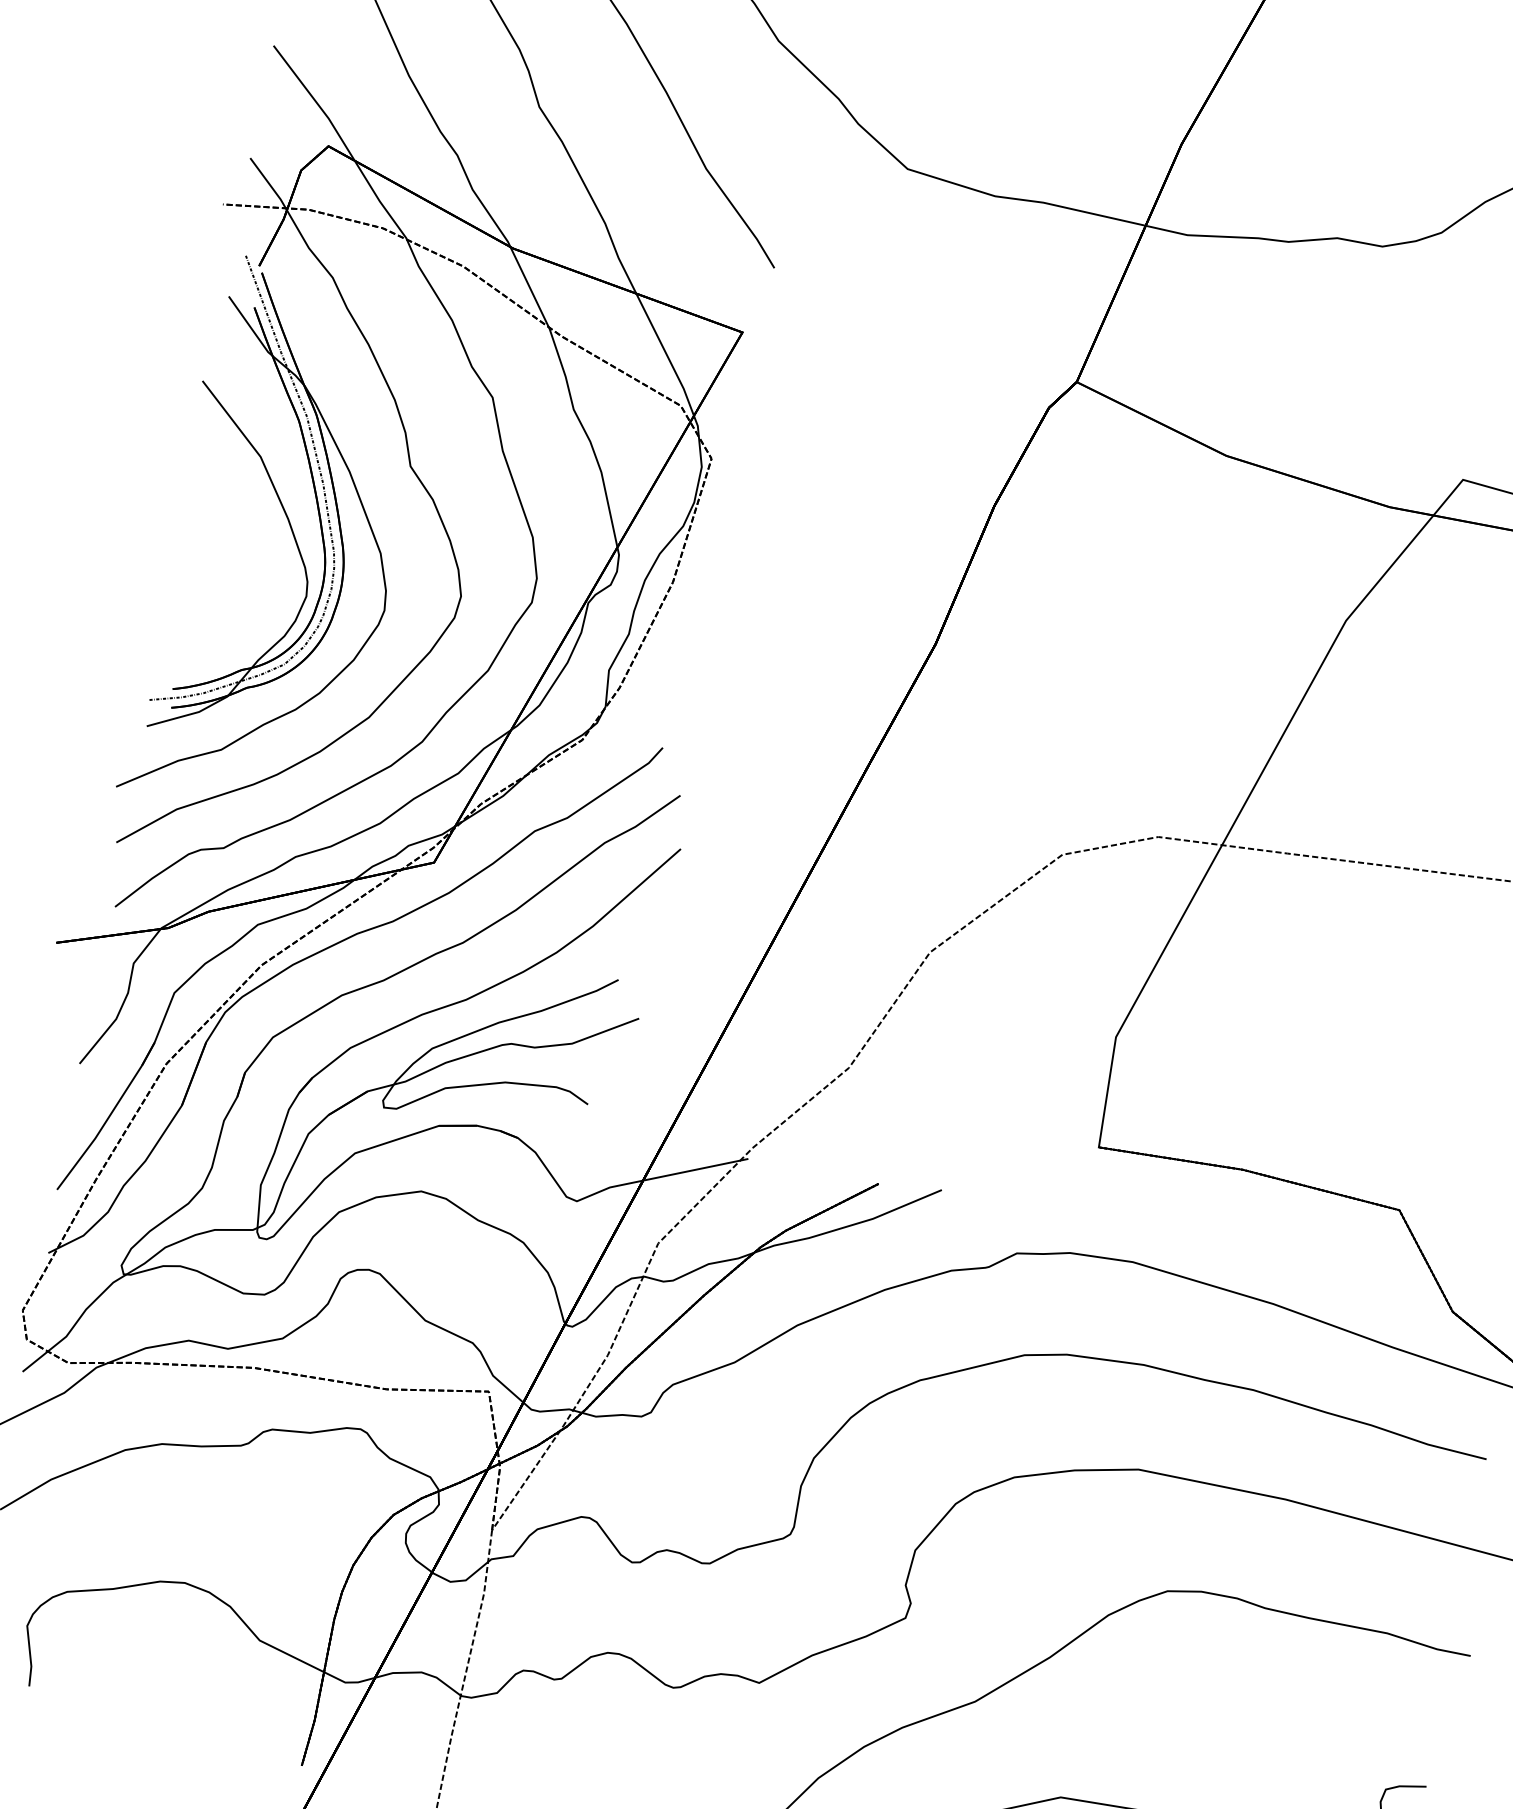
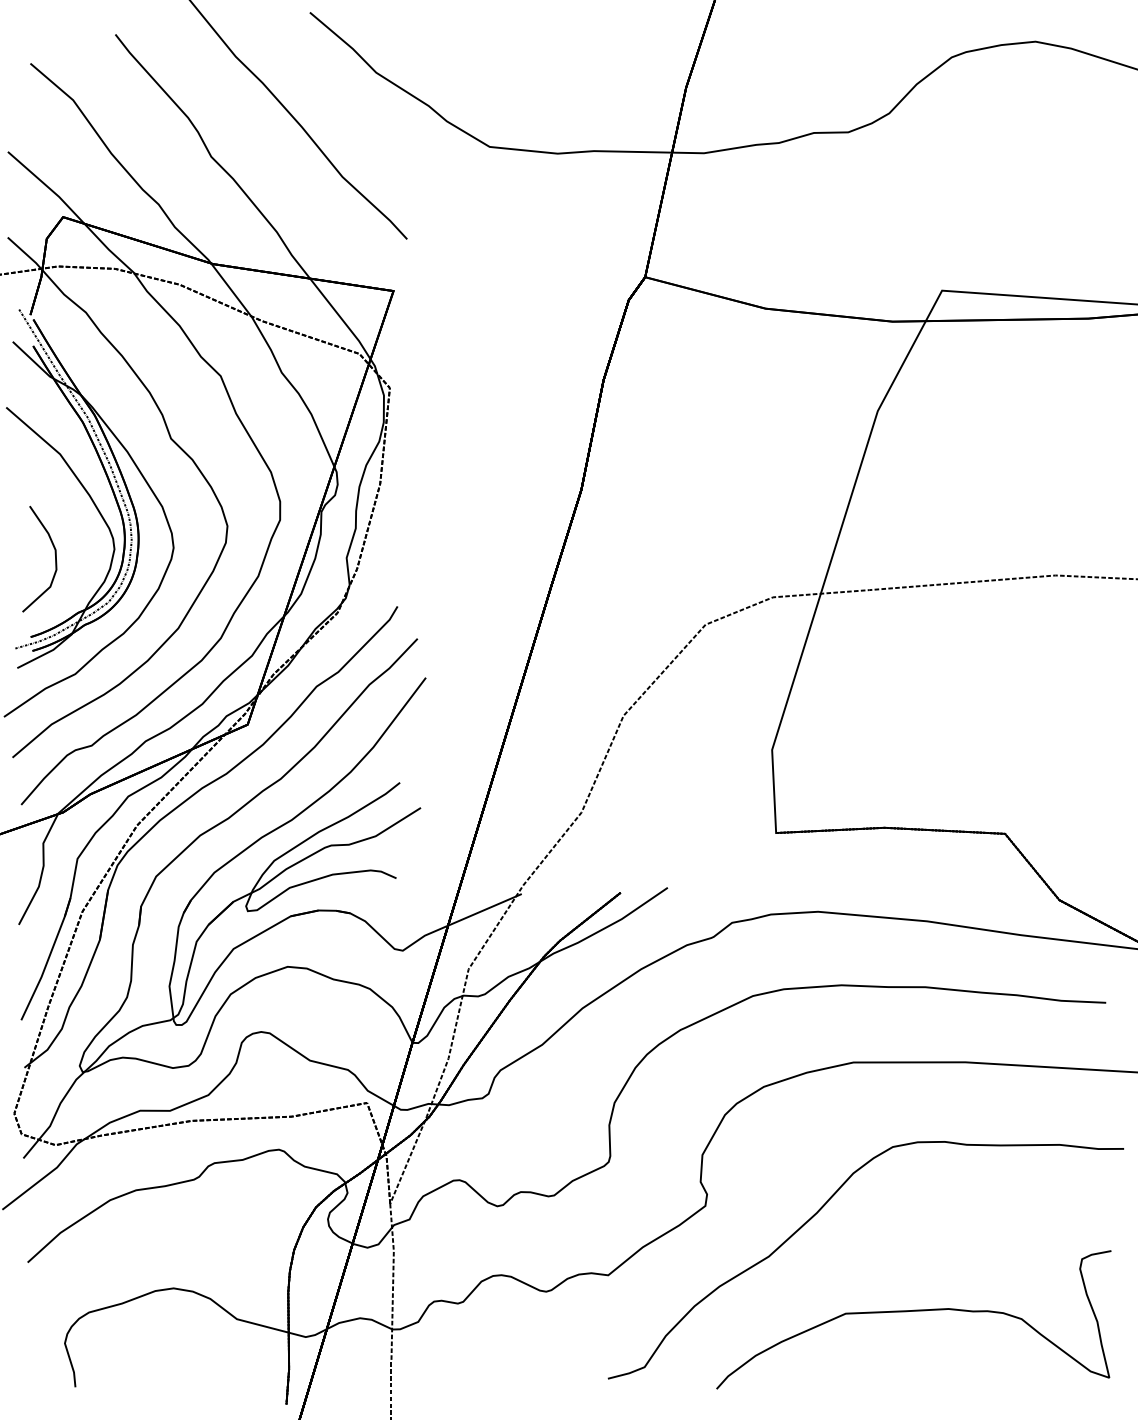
curve: (226, 585) -> (54, 553), added

